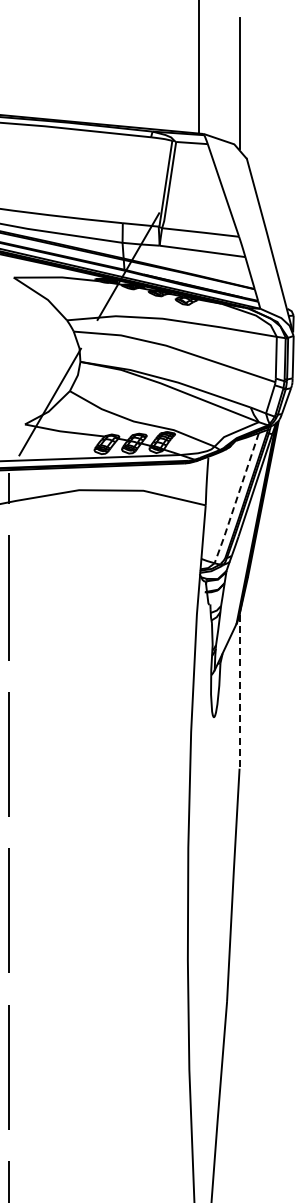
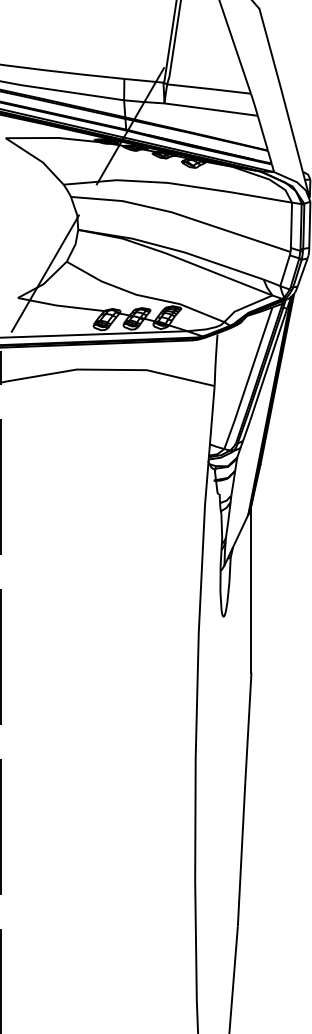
line: (236, 499) -> (248, 379), dashed -> solid
line: (239, 691) -> (251, 588), dashed -> solid

